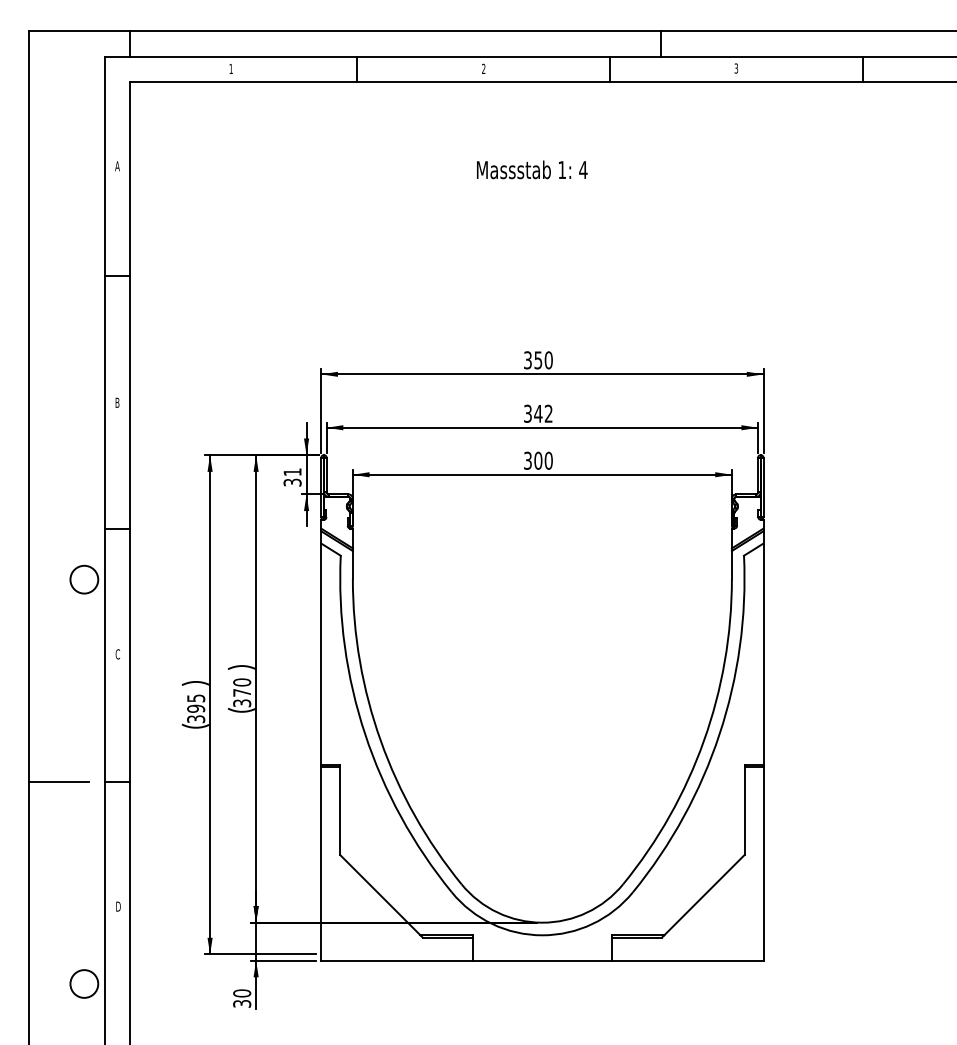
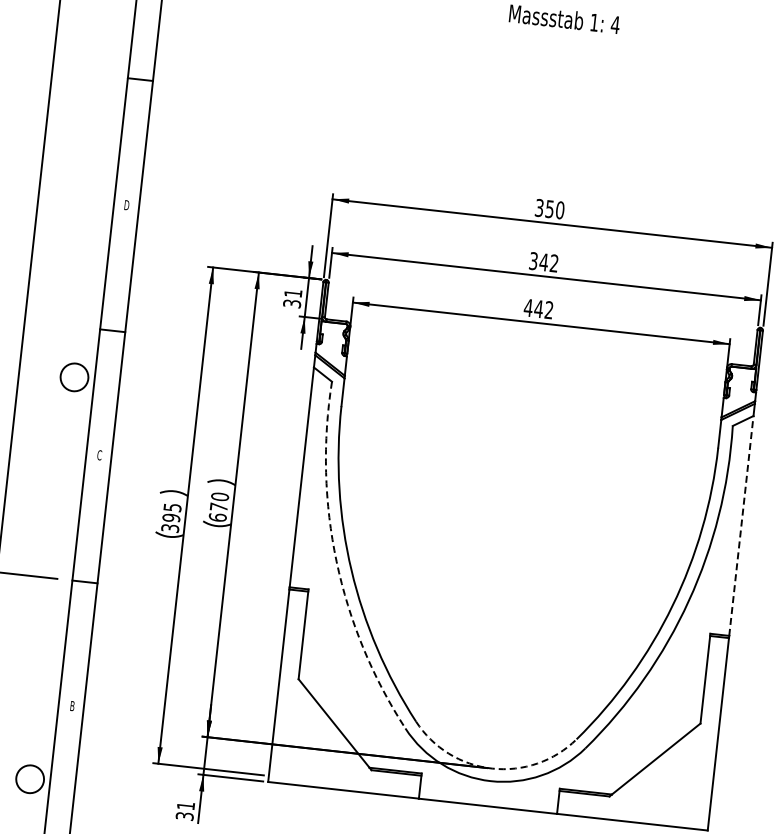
text: (117, 402) -> (126, 204), B -> D
text: (537, 460) -> (537, 308), 300 -> 442
line: (763, 654) -> (741, 526), solid -> dashed
text: (242, 703) -> (218, 517), 370 -> 670
arc: (365, 734) -> (336, 562), solid -> dashed
text: (118, 906) -> (72, 705), D -> B
arc: (542, 922) -> (492, 768), solid -> dashed
text: (242, 993) -> (186, 806), 30 -> 31

